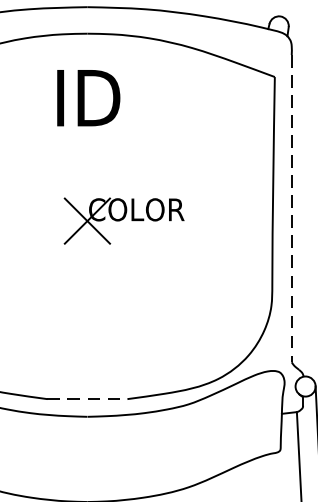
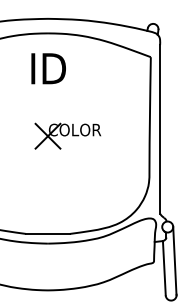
line: (292, 208) -> (160, 129), dashed -> solid
line: (88, 398) -> (48, 233), dashed -> solid

